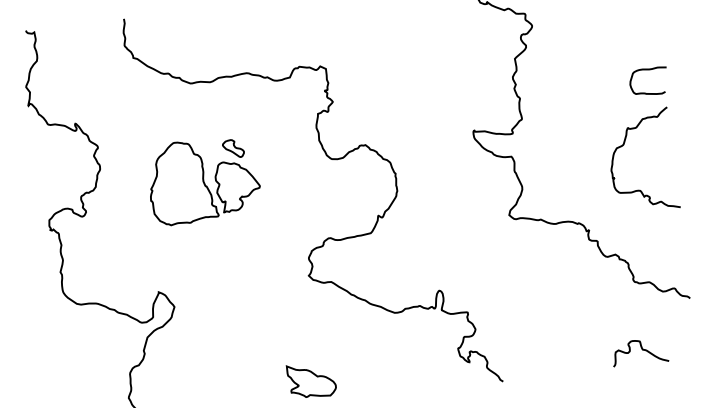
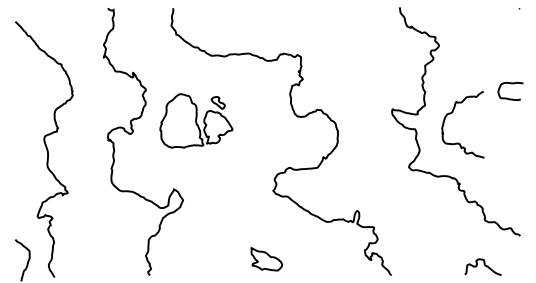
curve: (624, 146) -> (452, 113), moved
part: (203, 179) -> (196, 120), moved

